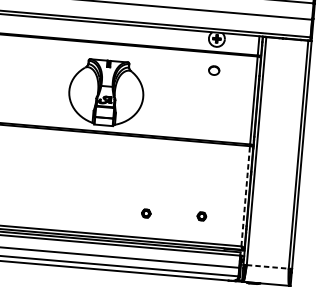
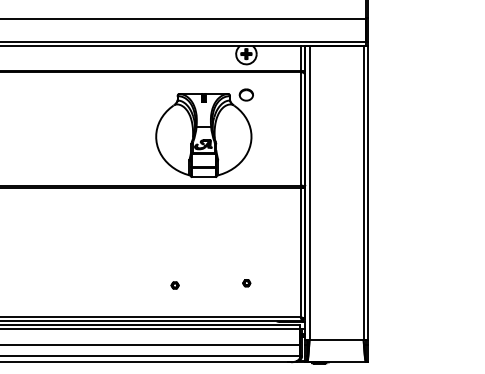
part: (106, 92) -> (203, 135), moved
line: (245, 196) -> (300, 252), dashed -> solid
part: (145, 213) -> (174, 285), size x0.62
part: (201, 216) -> (246, 283), size x0.62
line: (268, 266) -> (337, 340), dashed -> solid

